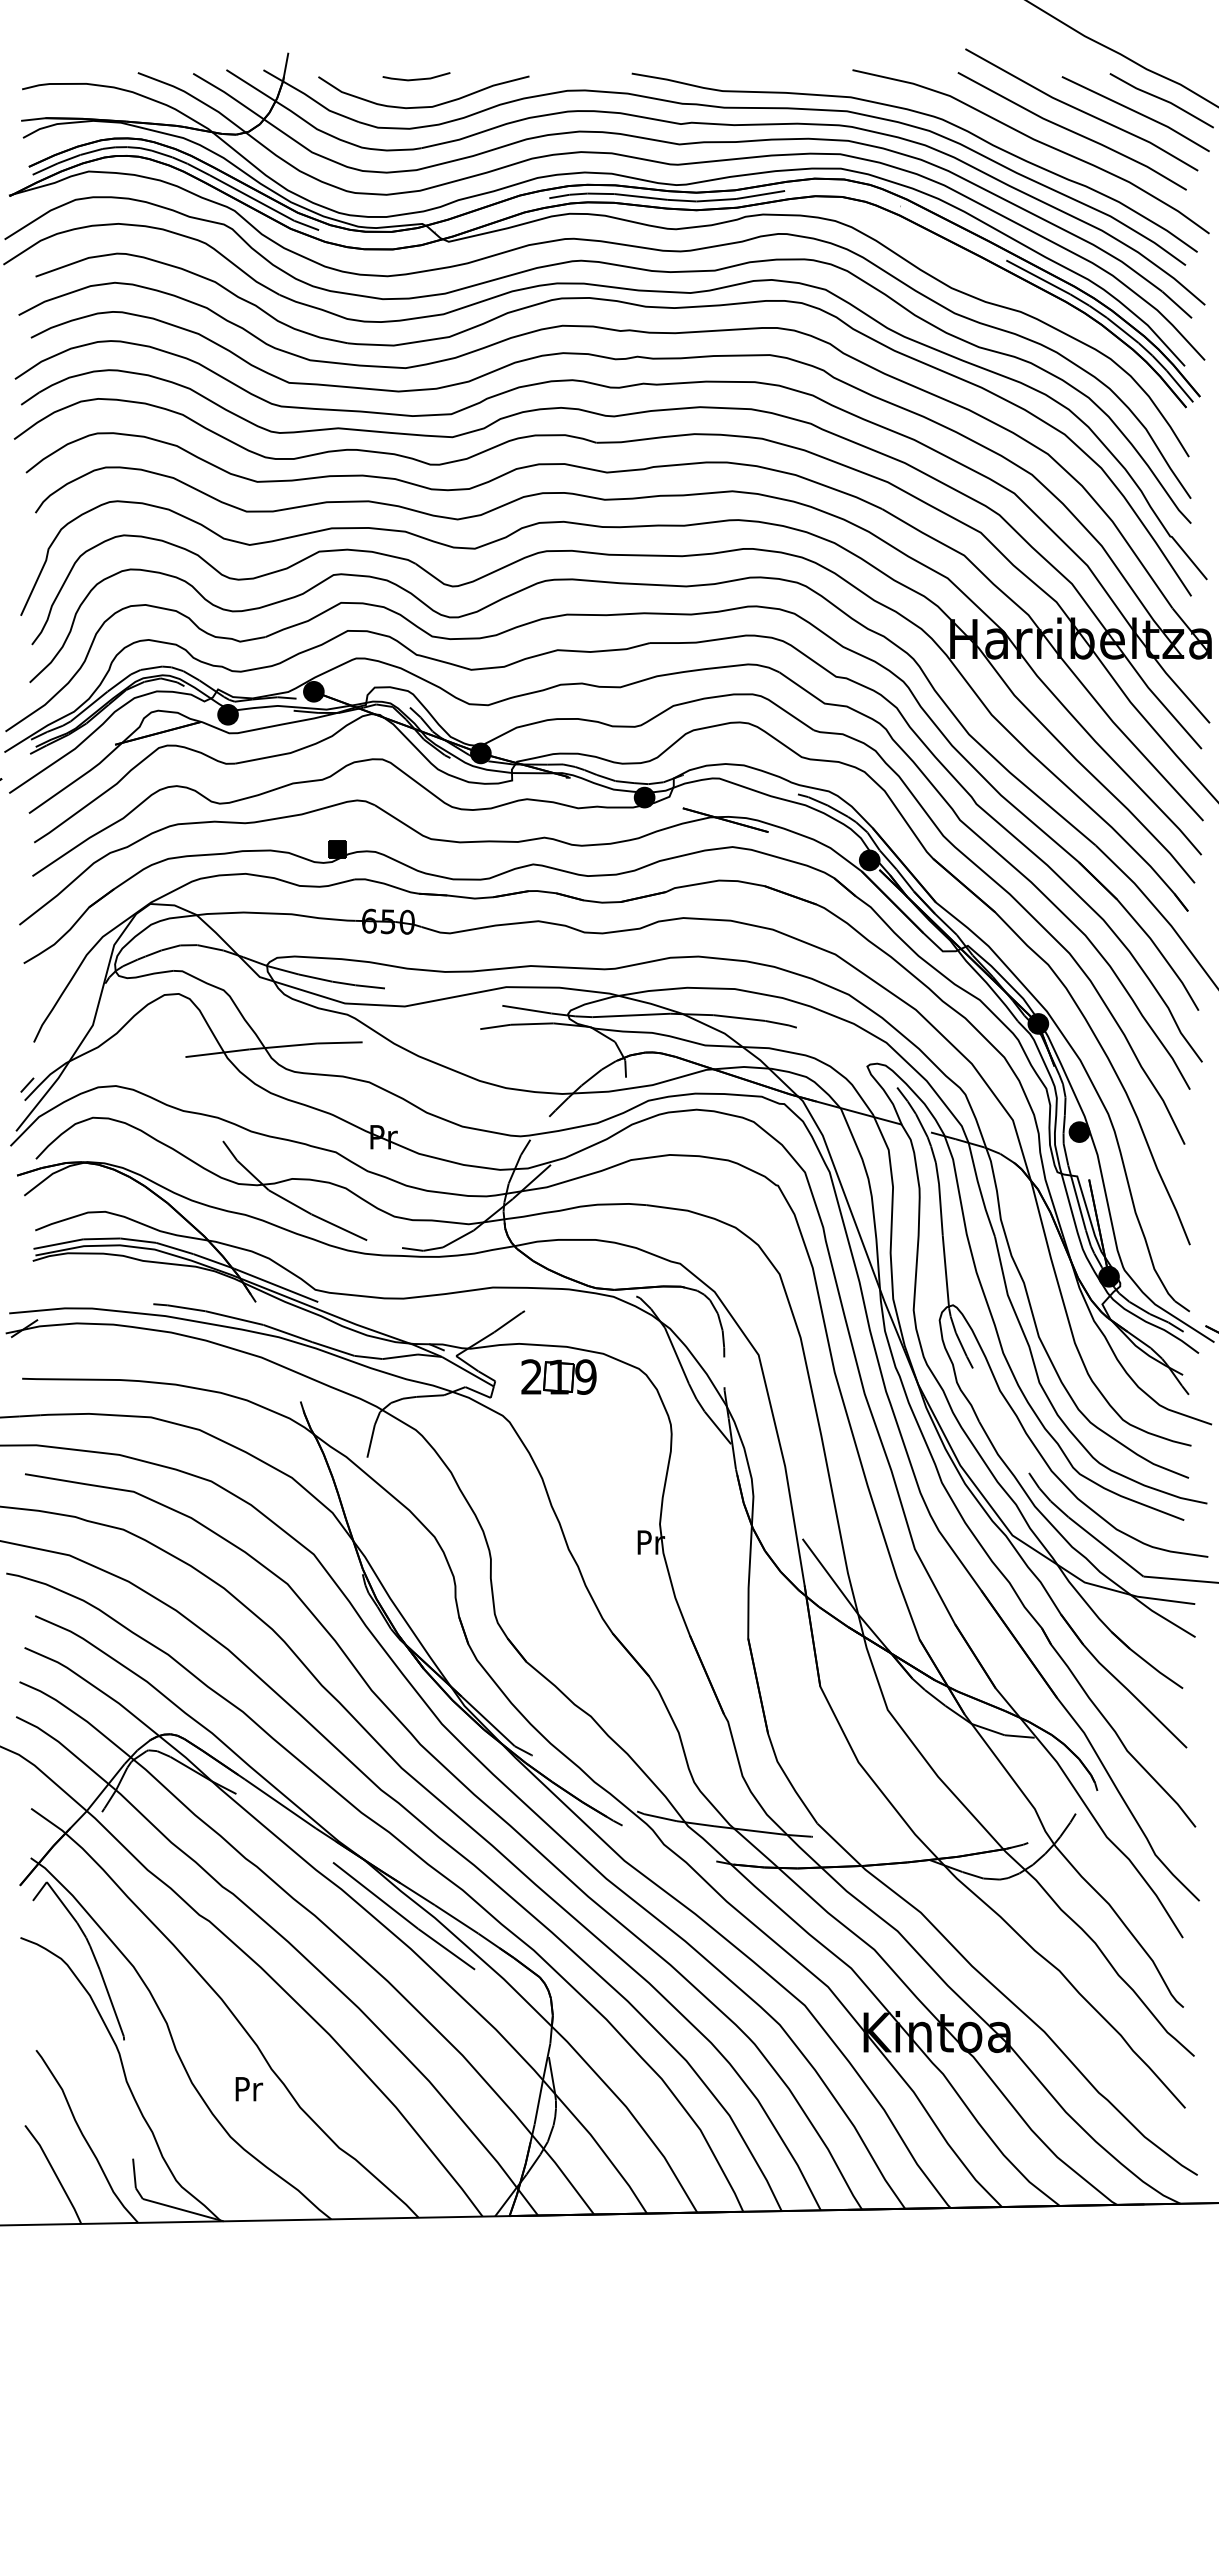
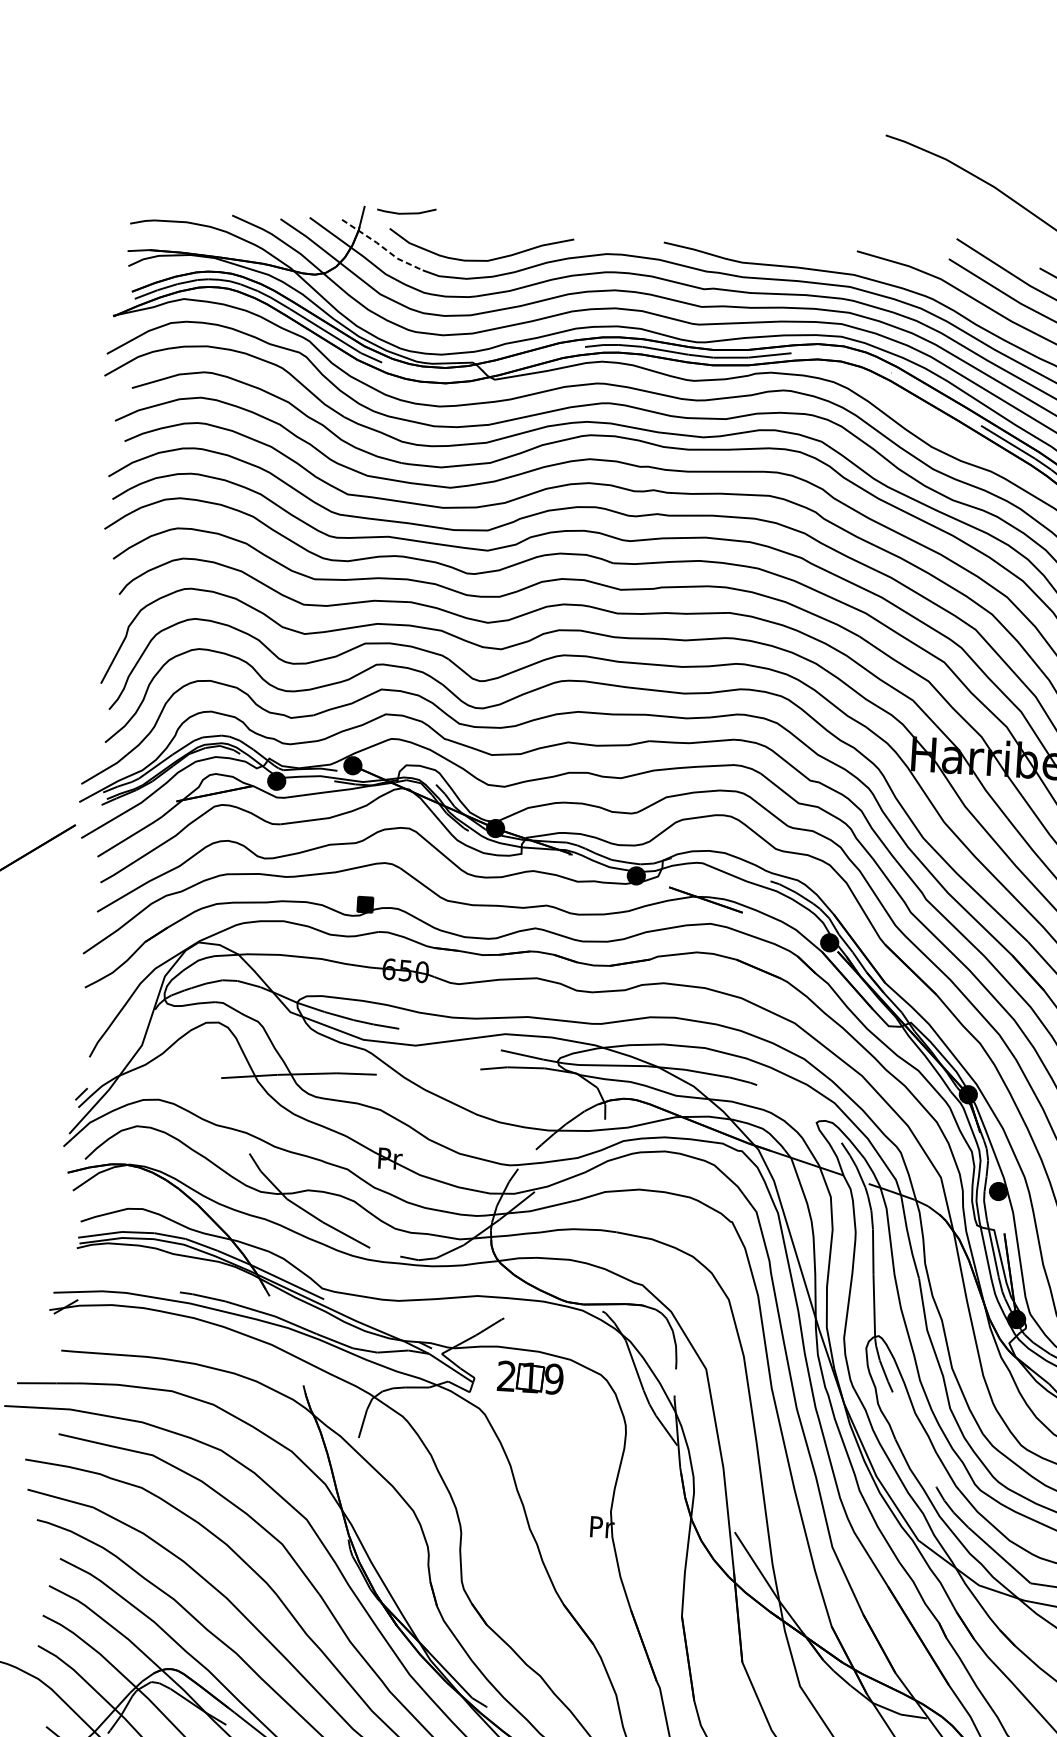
line: (416, 78) -> (406, 212), moved
line: (310, 98) -> (381, 247), solid -> dashed

